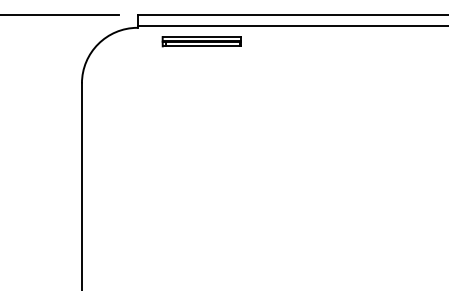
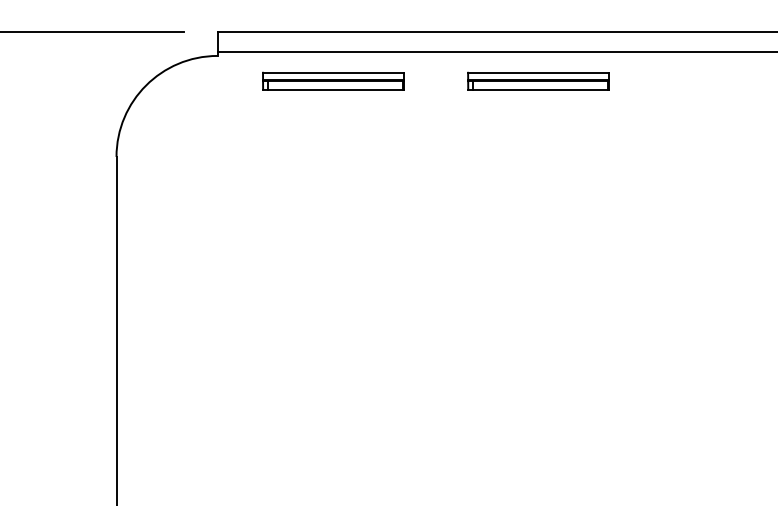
part: (314, 41) -> (538, 80), added

